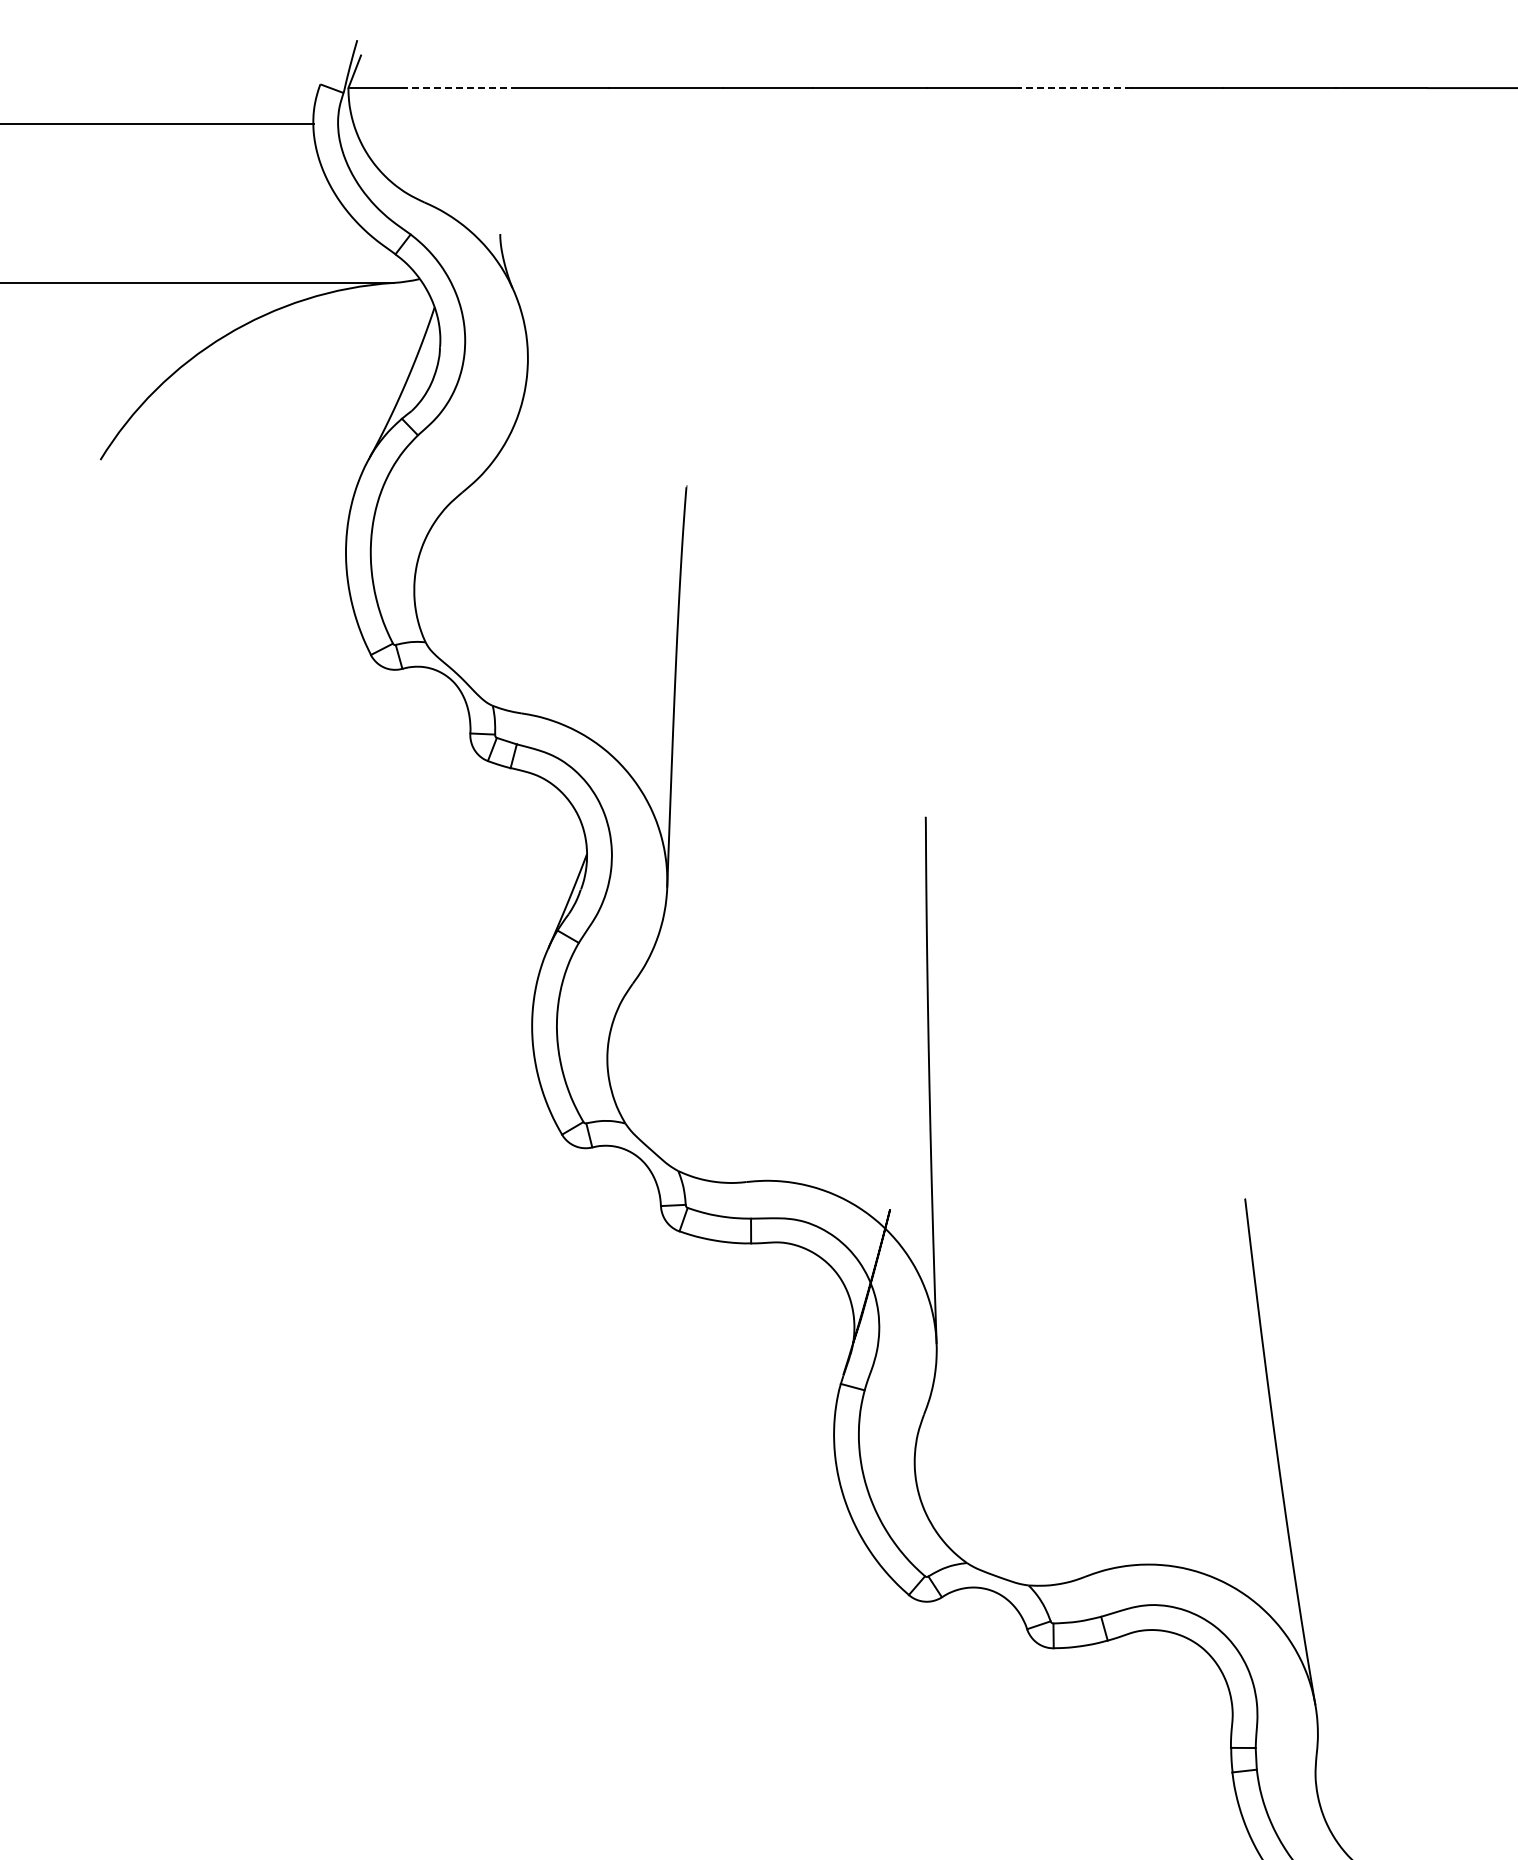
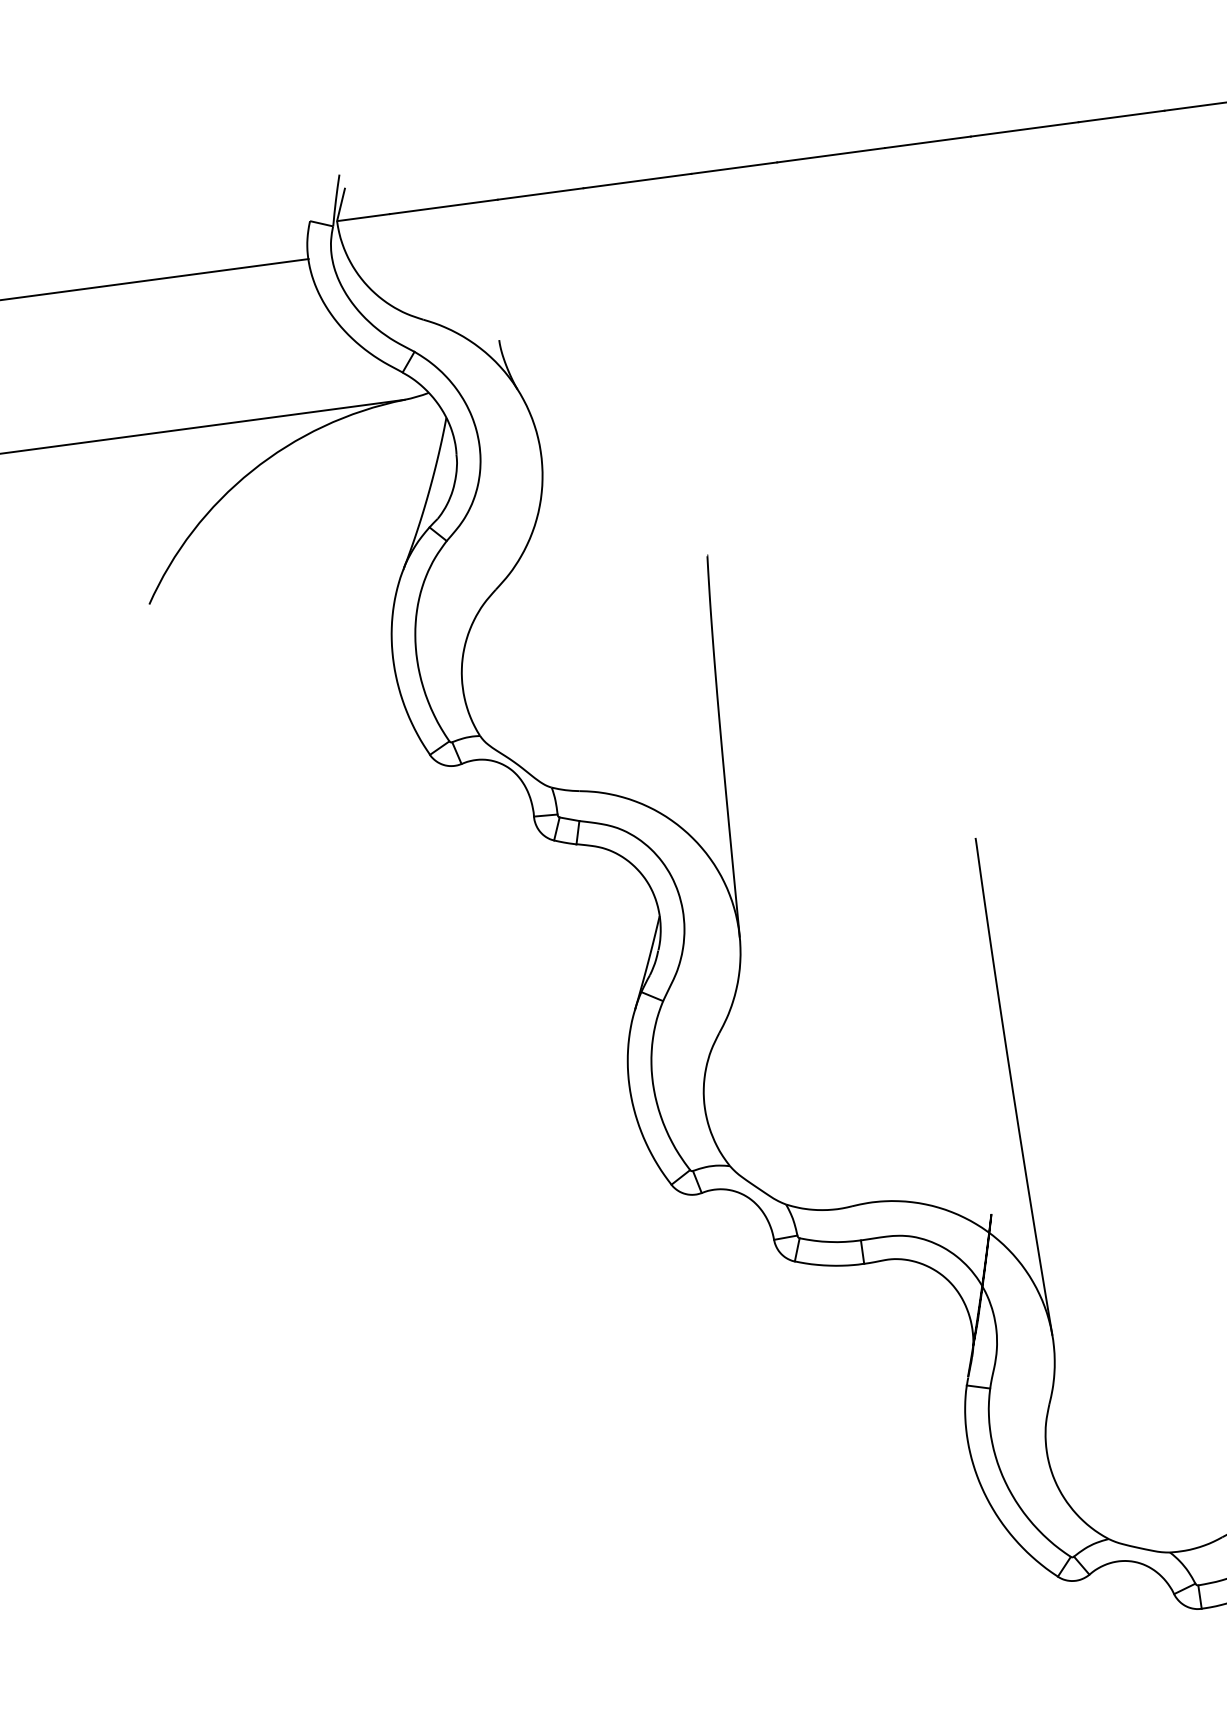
line: (461, 88) -> (444, 207), dashed -> solid
line: (1074, 88) -> (1024, 129), dashed -> solid

